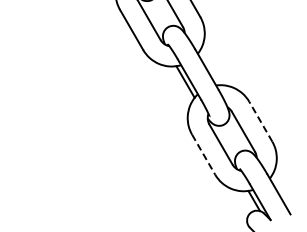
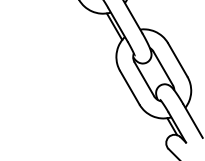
line: (260, 121) -> (177, 59), dashed -> solid
line: (203, 155) -> (129, 88), dashed -> solid

